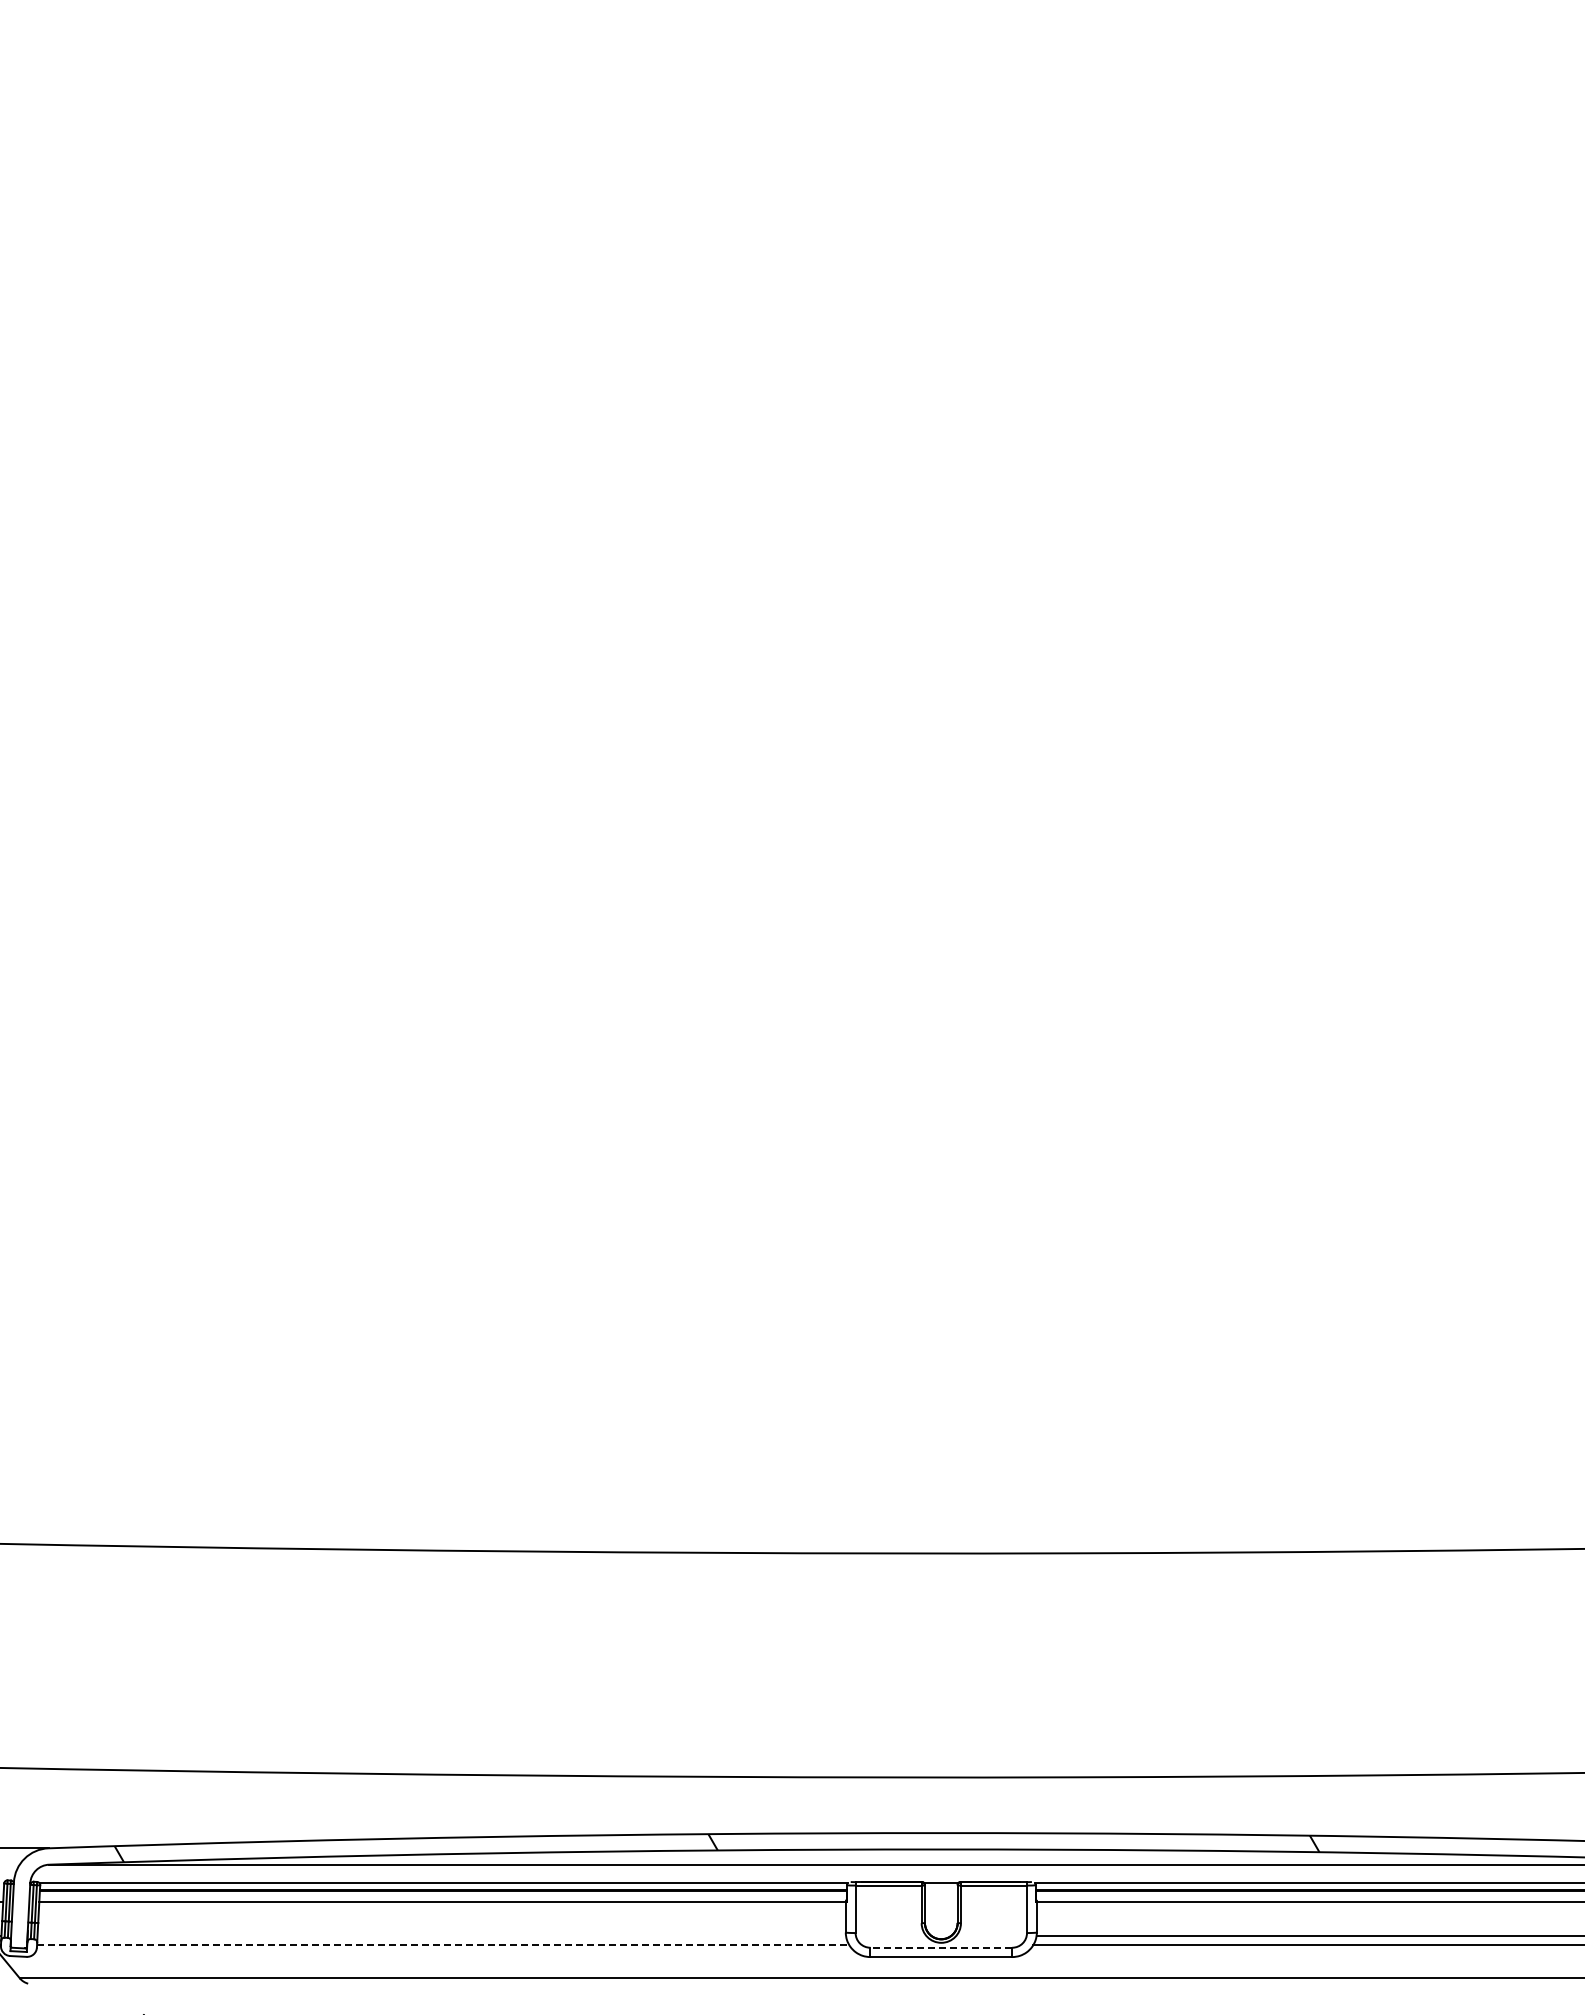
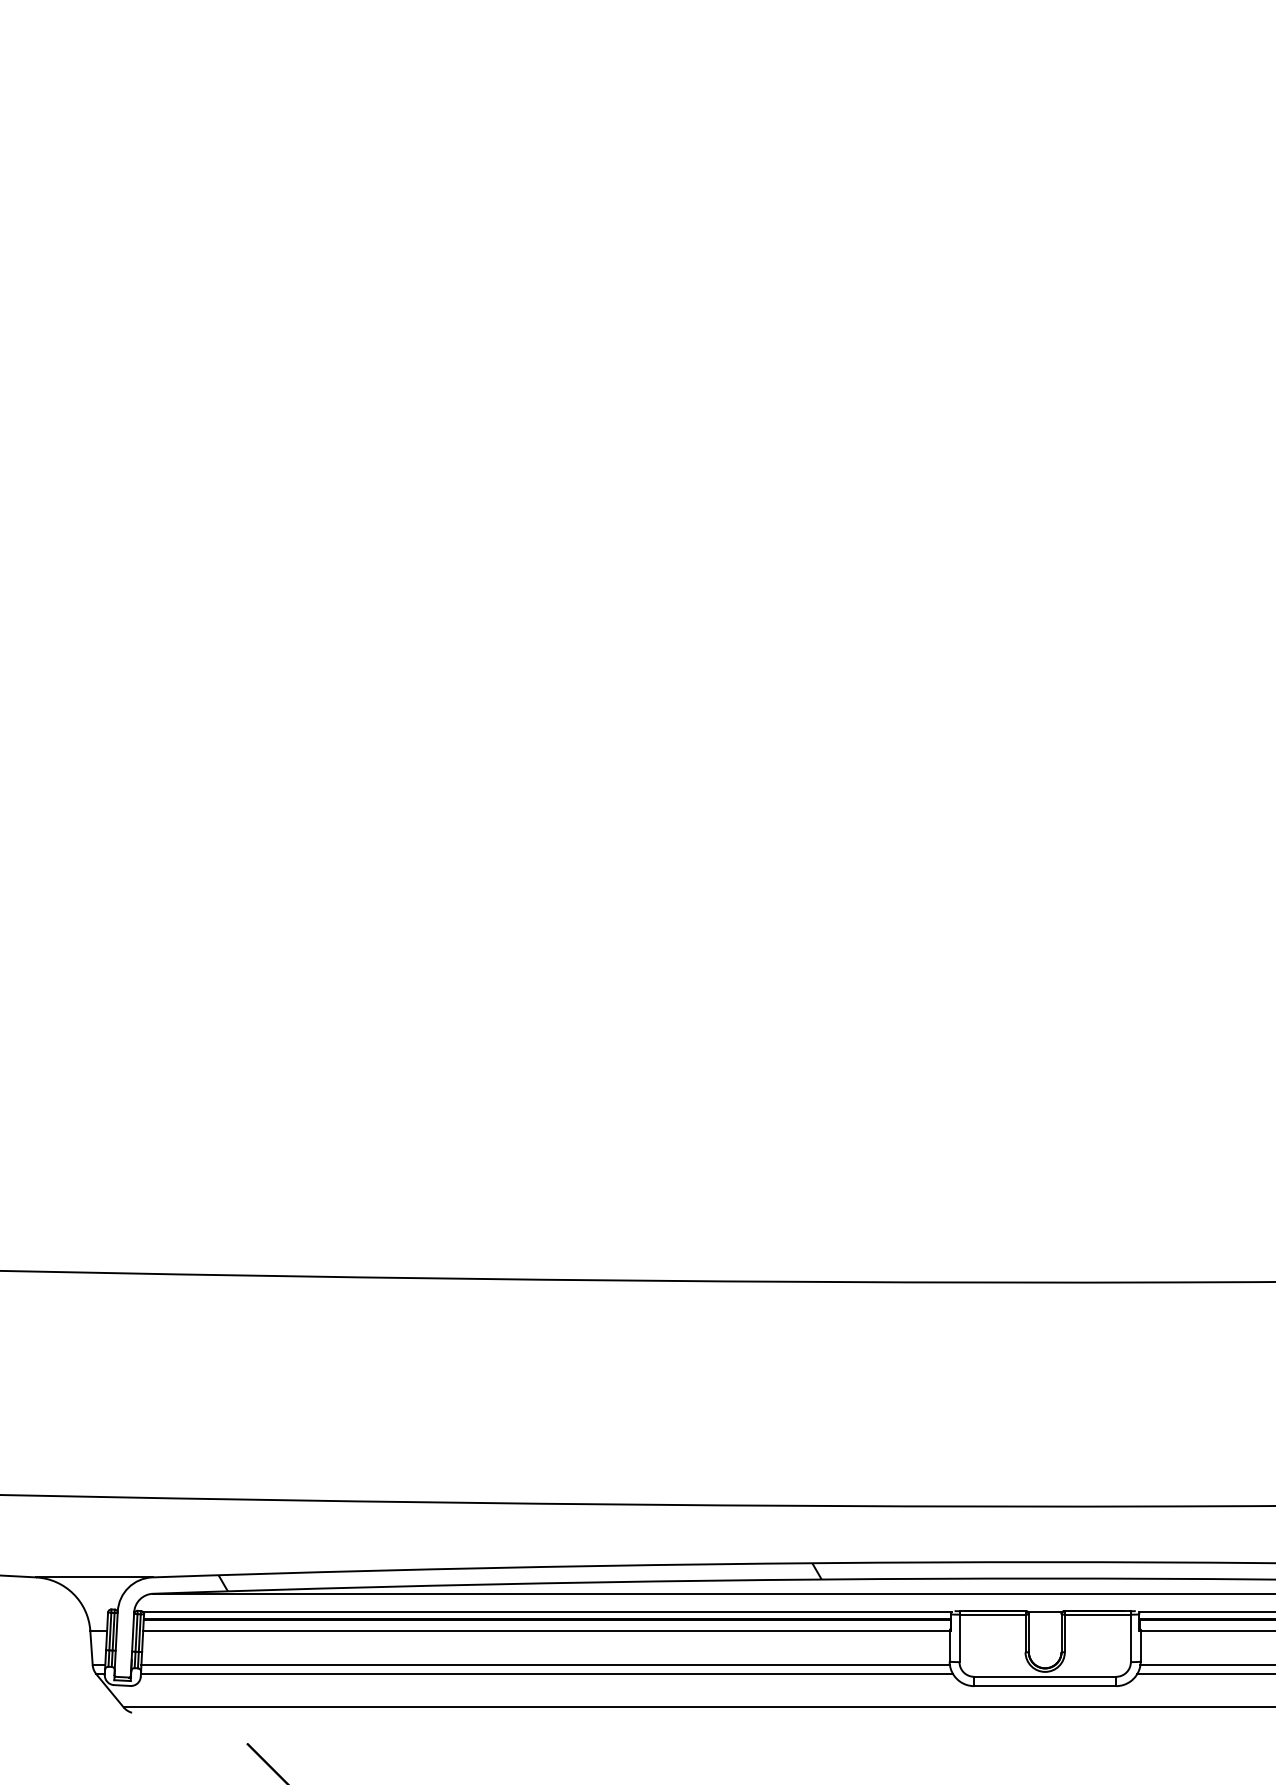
line: (441, 1935) -> (545, 1664), added
line: (443, 1945) -> (547, 1674), dashed -> solid
line: (941, 1947) -> (1045, 1676), dashed -> solid

